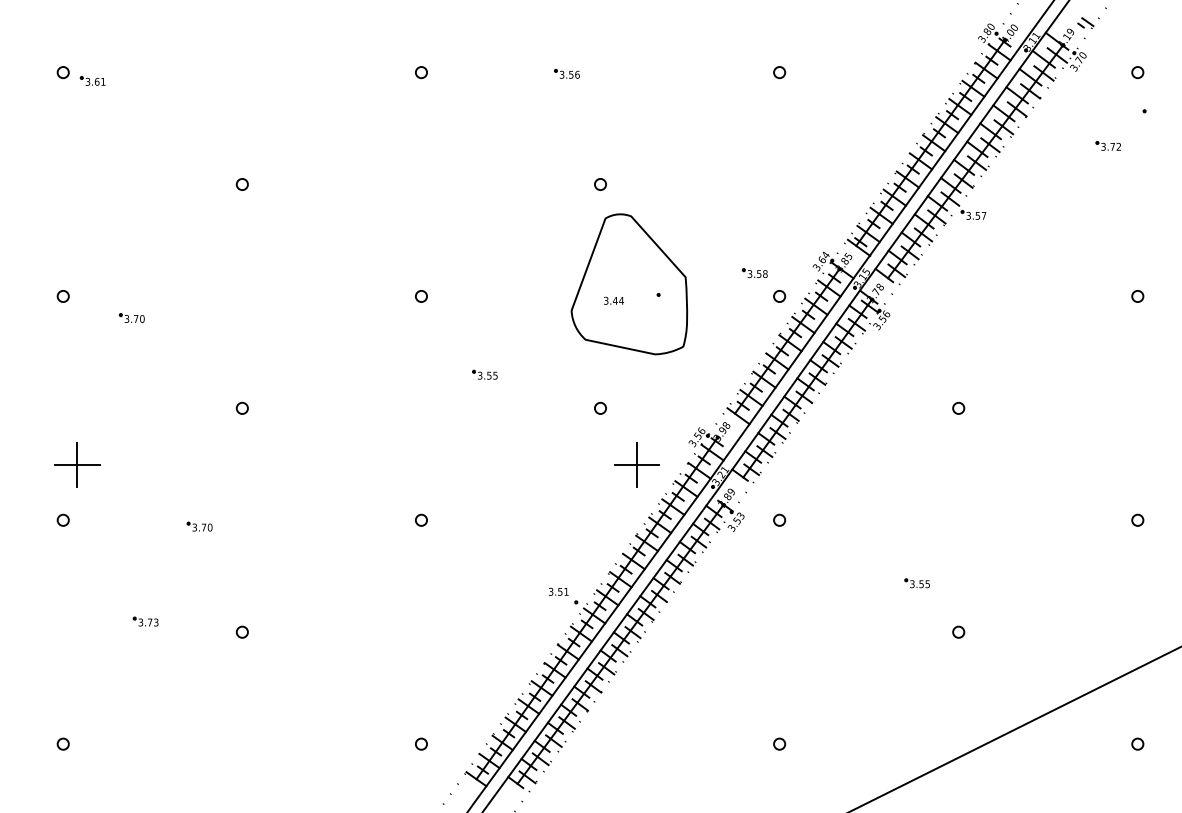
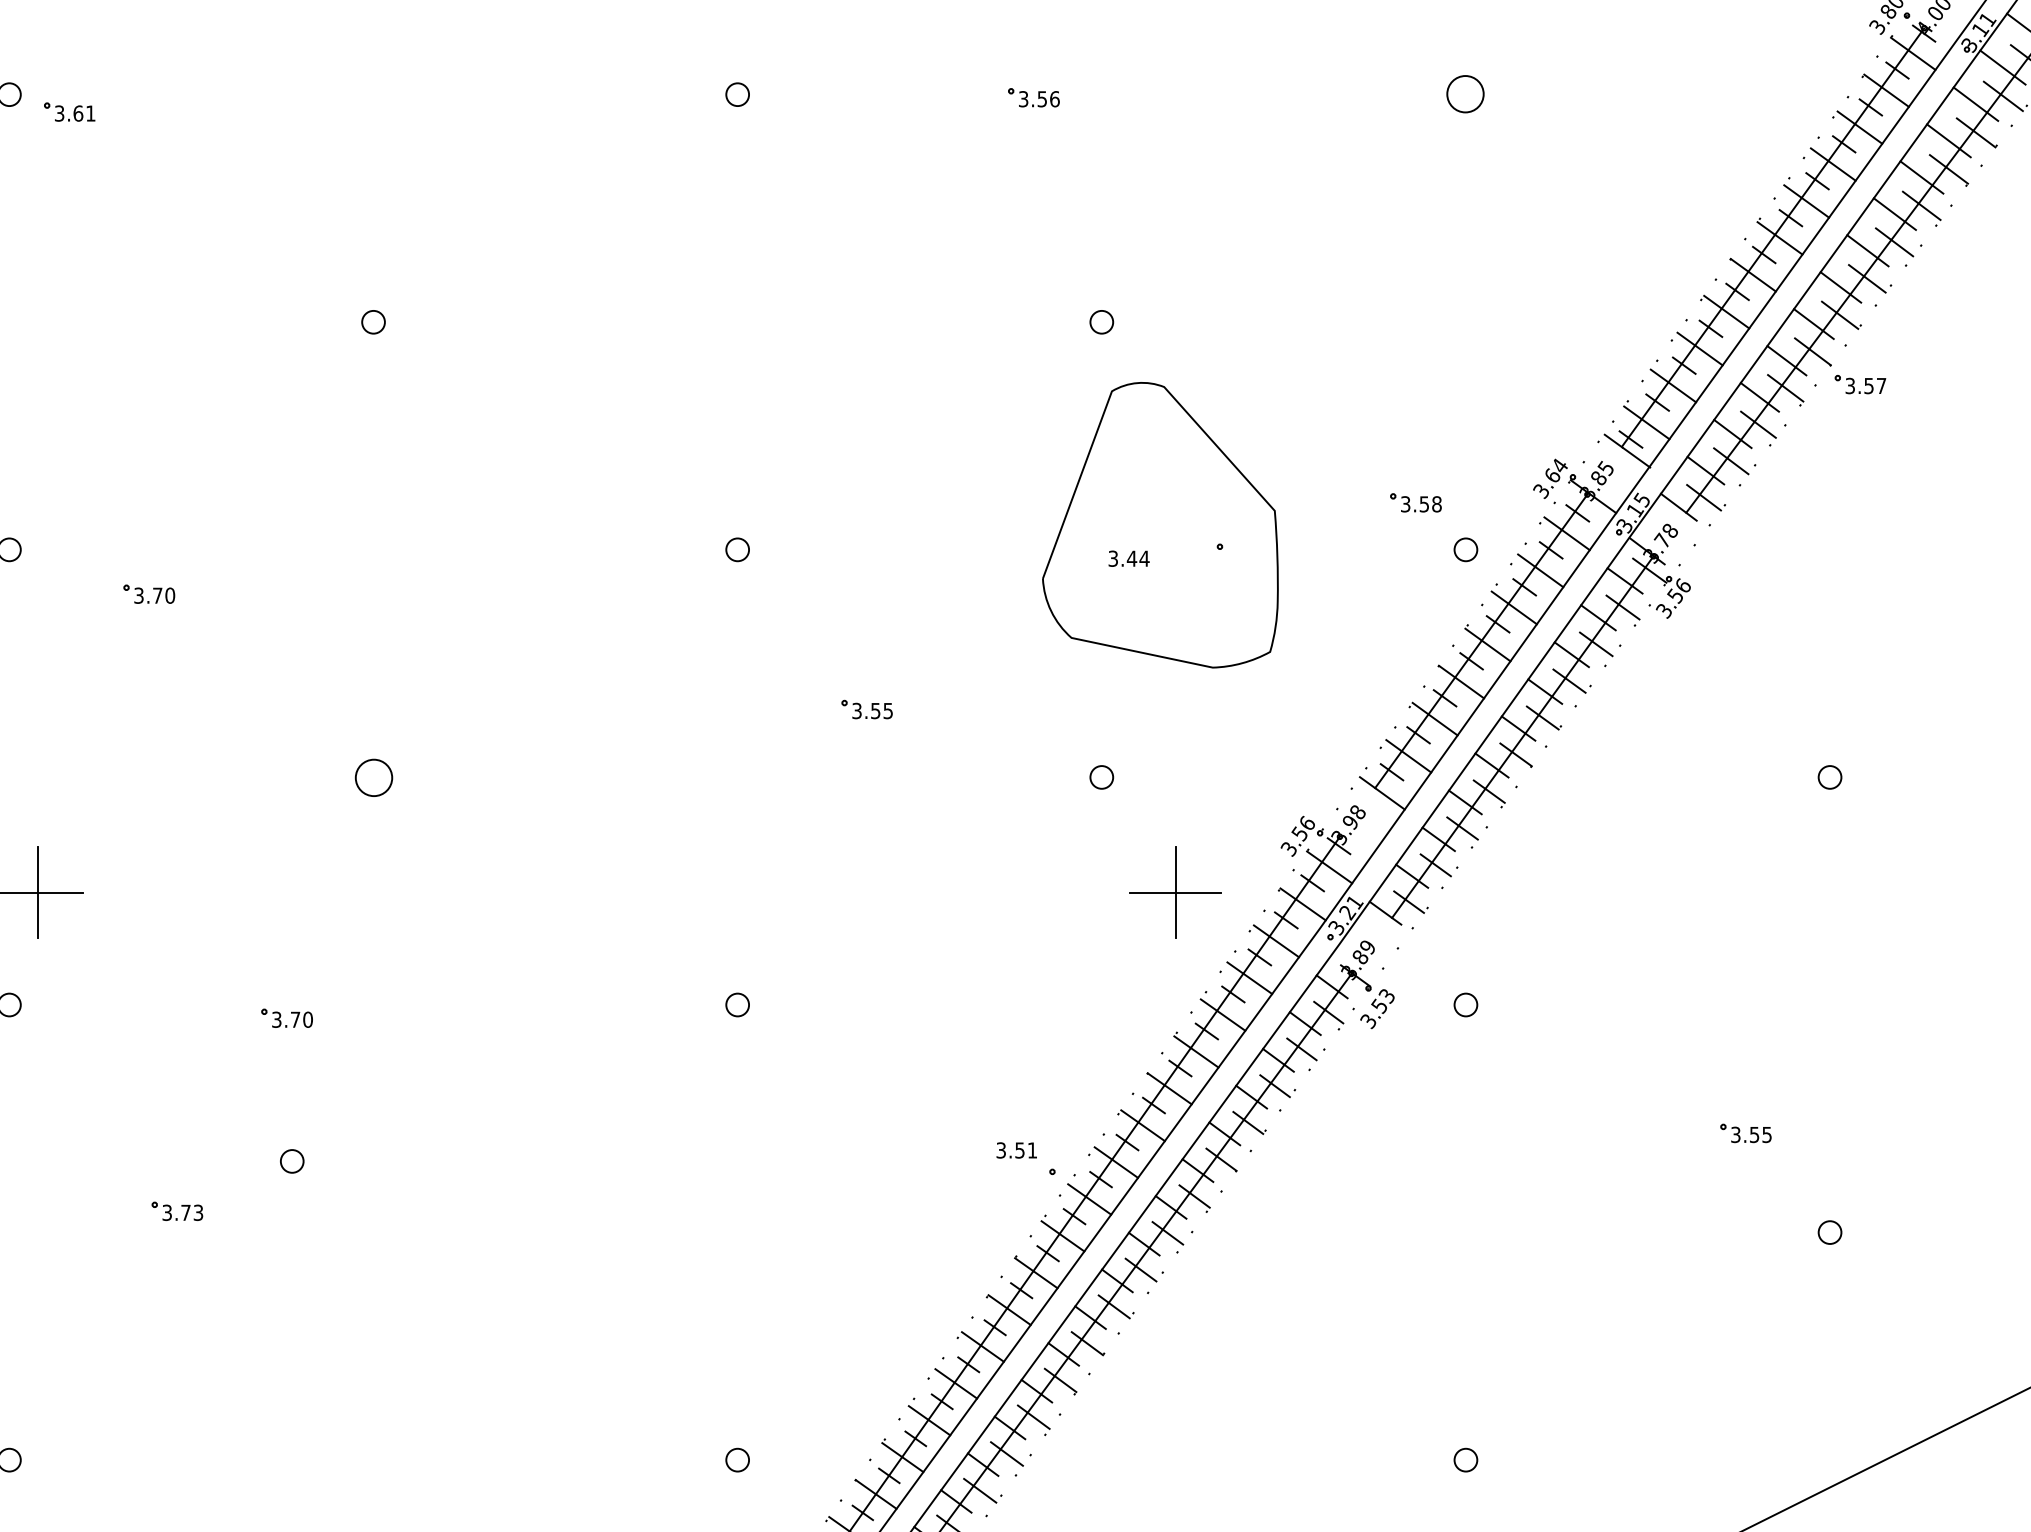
part: (779, 72) -> (1465, 94), size x1.6
part: (241, 407) -> (371, 775), size x1.6
part: (241, 631) -> (290, 1159), moved

